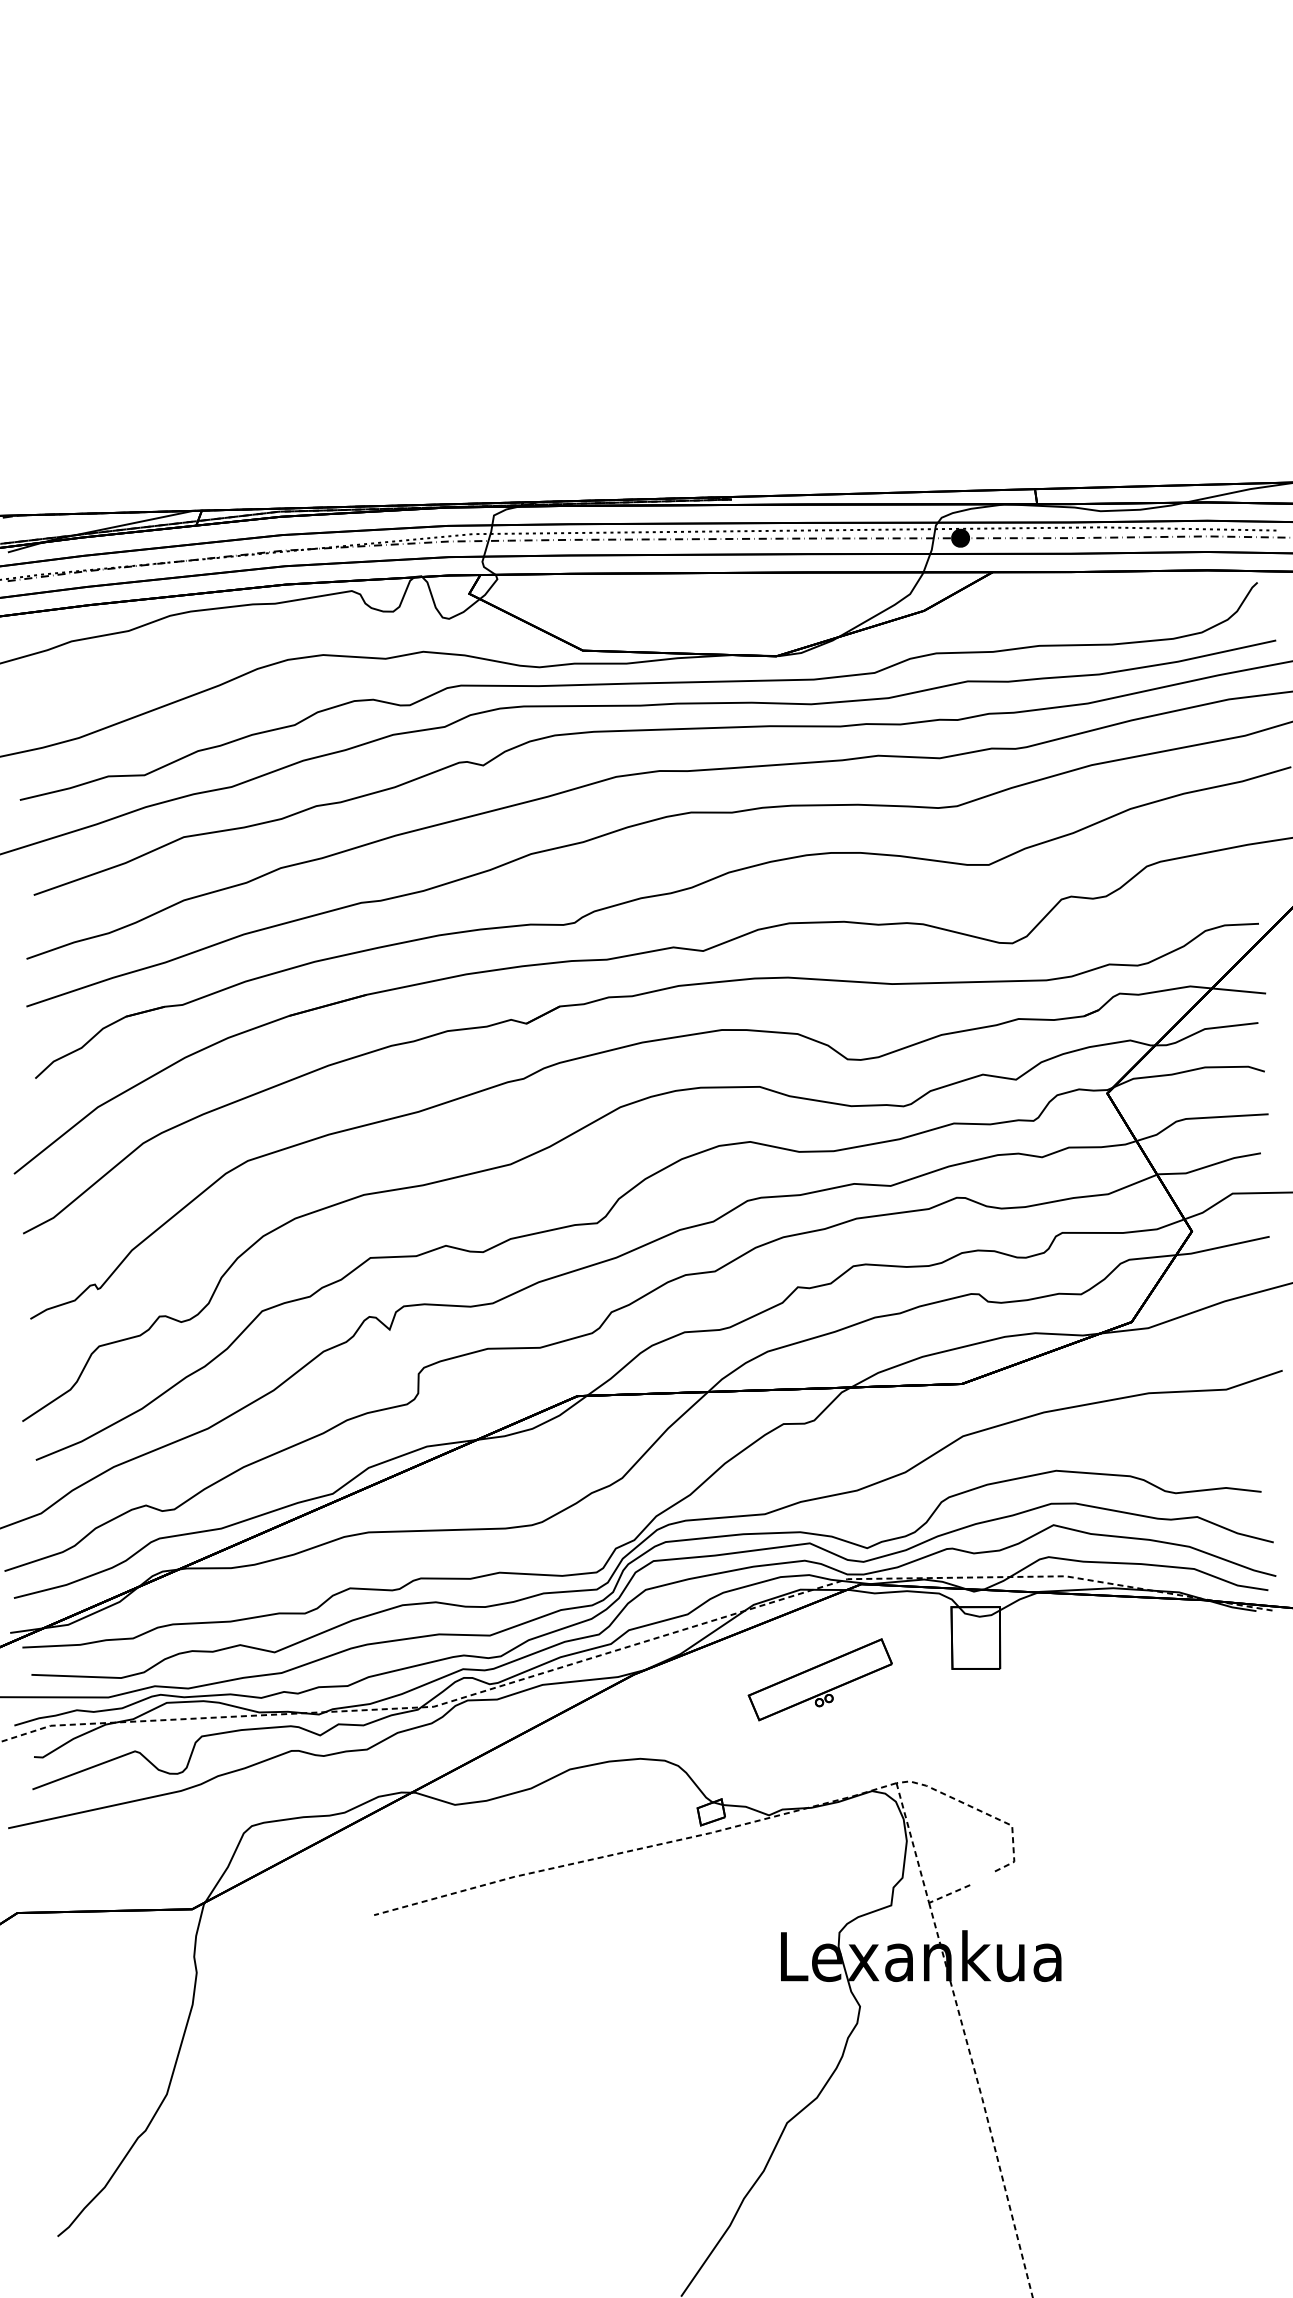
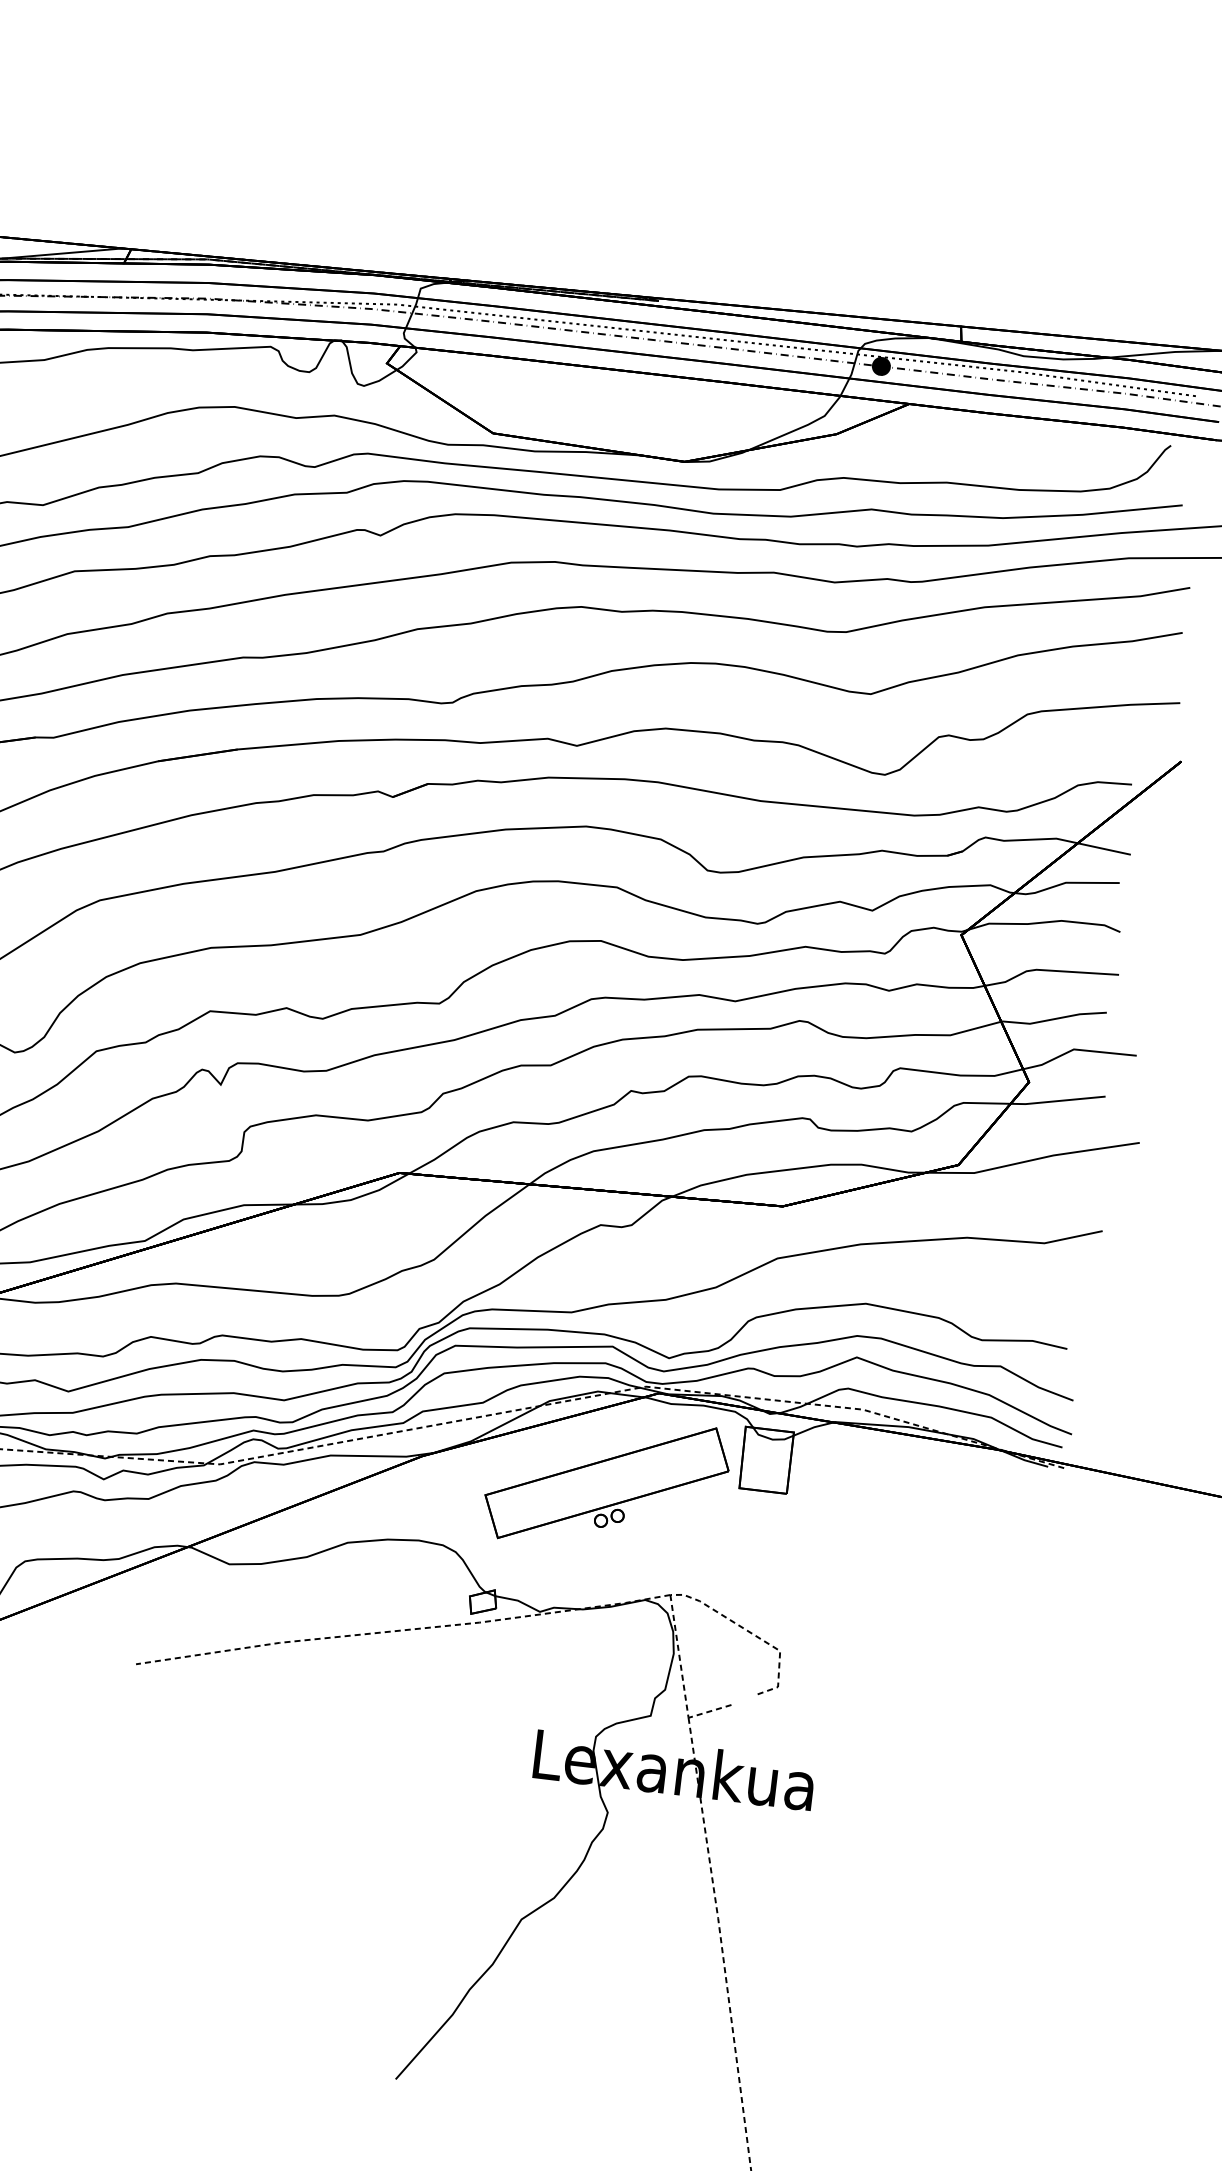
part: (820, 1679) -> (607, 1483), size x1.67

